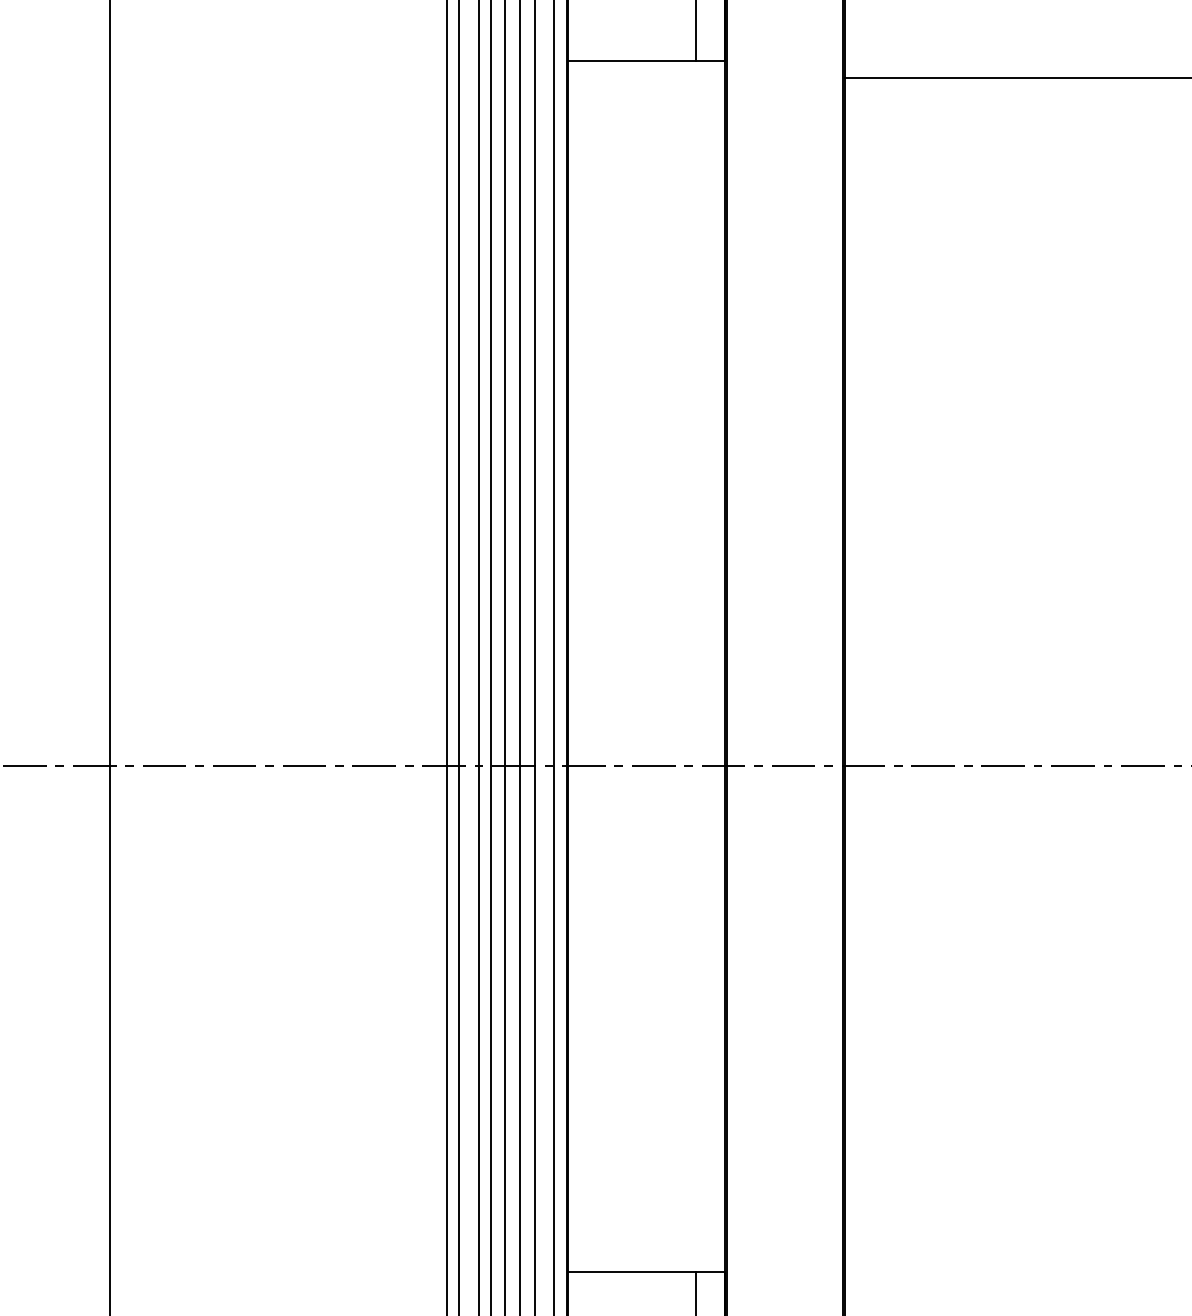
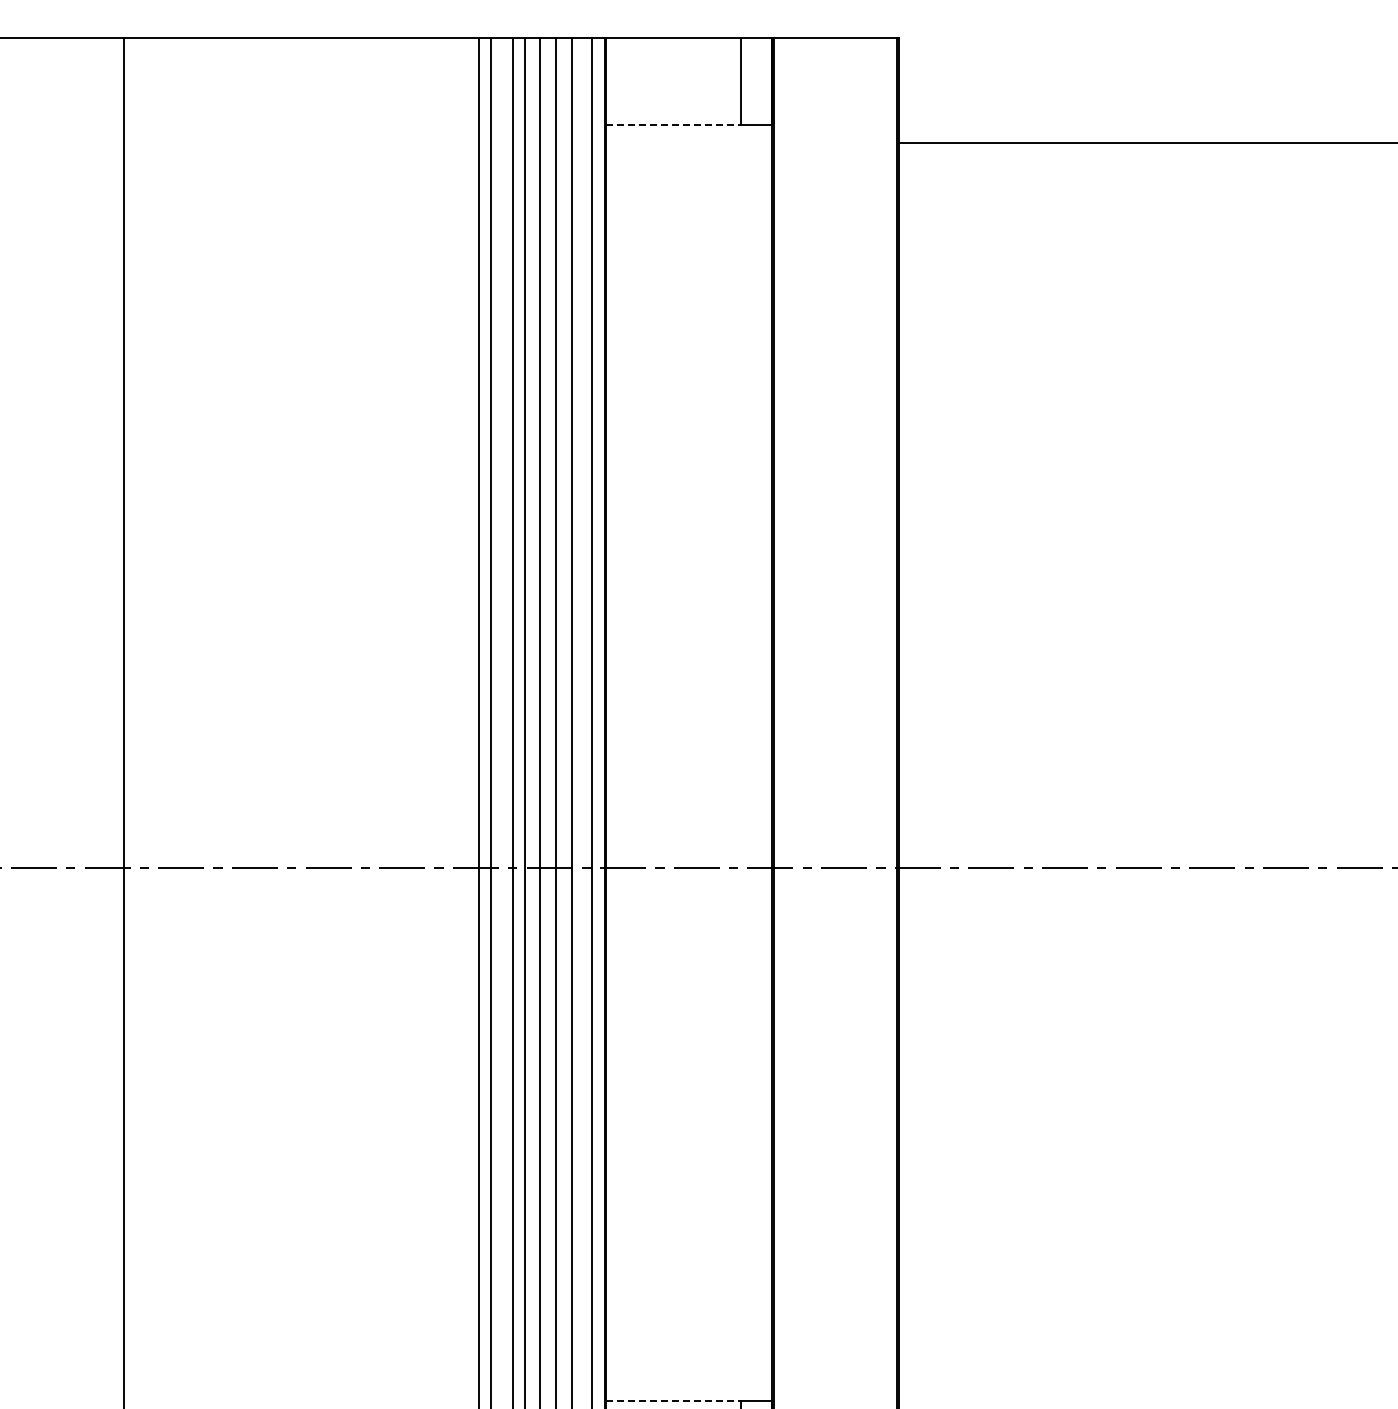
line: (632, 61) -> (674, 125), solid -> dashed
line: (632, 1271) -> (674, 1400), solid -> dashed

